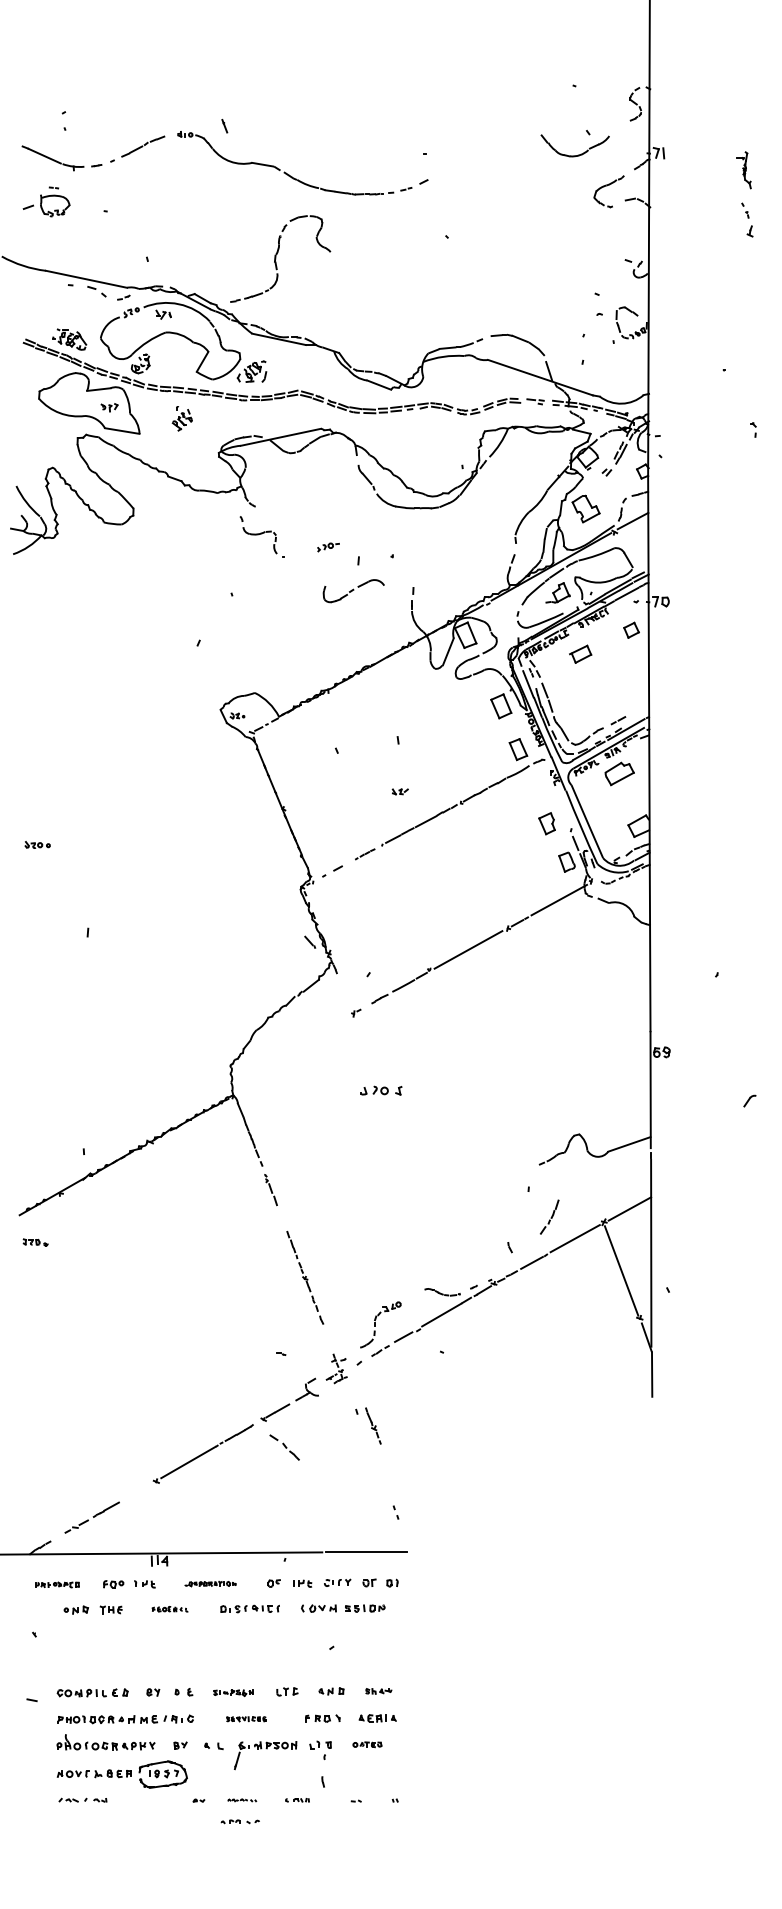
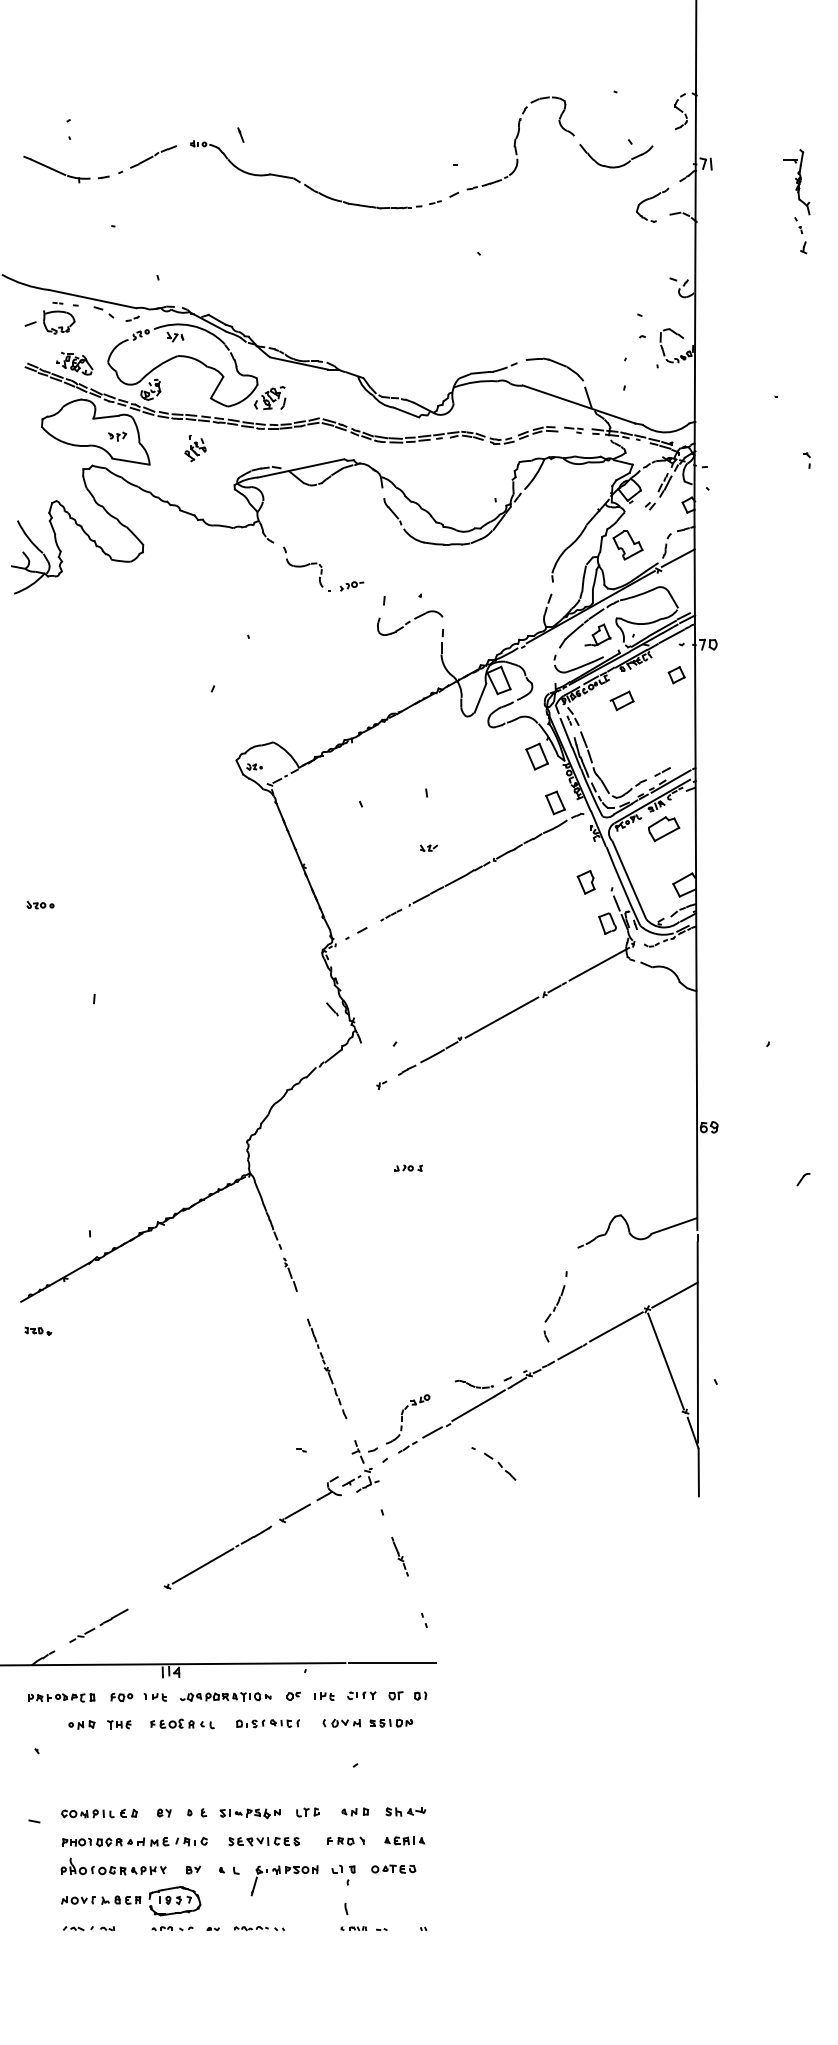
part: (743, 170) -> (796, 182), size x1.67
part: (46, 201) -> (49, 317), moved
part: (280, 259) -> (520, 143), moved
part: (261, 536) -> (306, 568), moved
part: (354, 590) -> (410, 622), moved
part: (381, 1089) -> (408, 1167), size x0.62
part: (549, 1216) -> (554, 1303), moved
part: (336, 1368) -> (360, 1466), size x1.67
part: (372, 1425) -> (399, 1556), moved
part: (285, 1447) -> (500, 1466), moved
part: (210, 1583) -> (225, 1696), size x1.67
part: (57, 1584) -> (61, 1697), size x1.43
part: (170, 1608) -> (182, 1723), size x1.67
part: (378, 1690) -> (405, 1811), size x1.43
part: (232, 1692) -> (249, 1813), size x1.43
part: (245, 1718) -> (263, 1841), size x1.67
part: (367, 1744) -> (393, 1868), size x1.43
part: (242, 1800) -> (259, 1928), size x1.67
part: (297, 1800) -> (353, 1928), moved
part: (240, 1821) -> (172, 1928), moved

